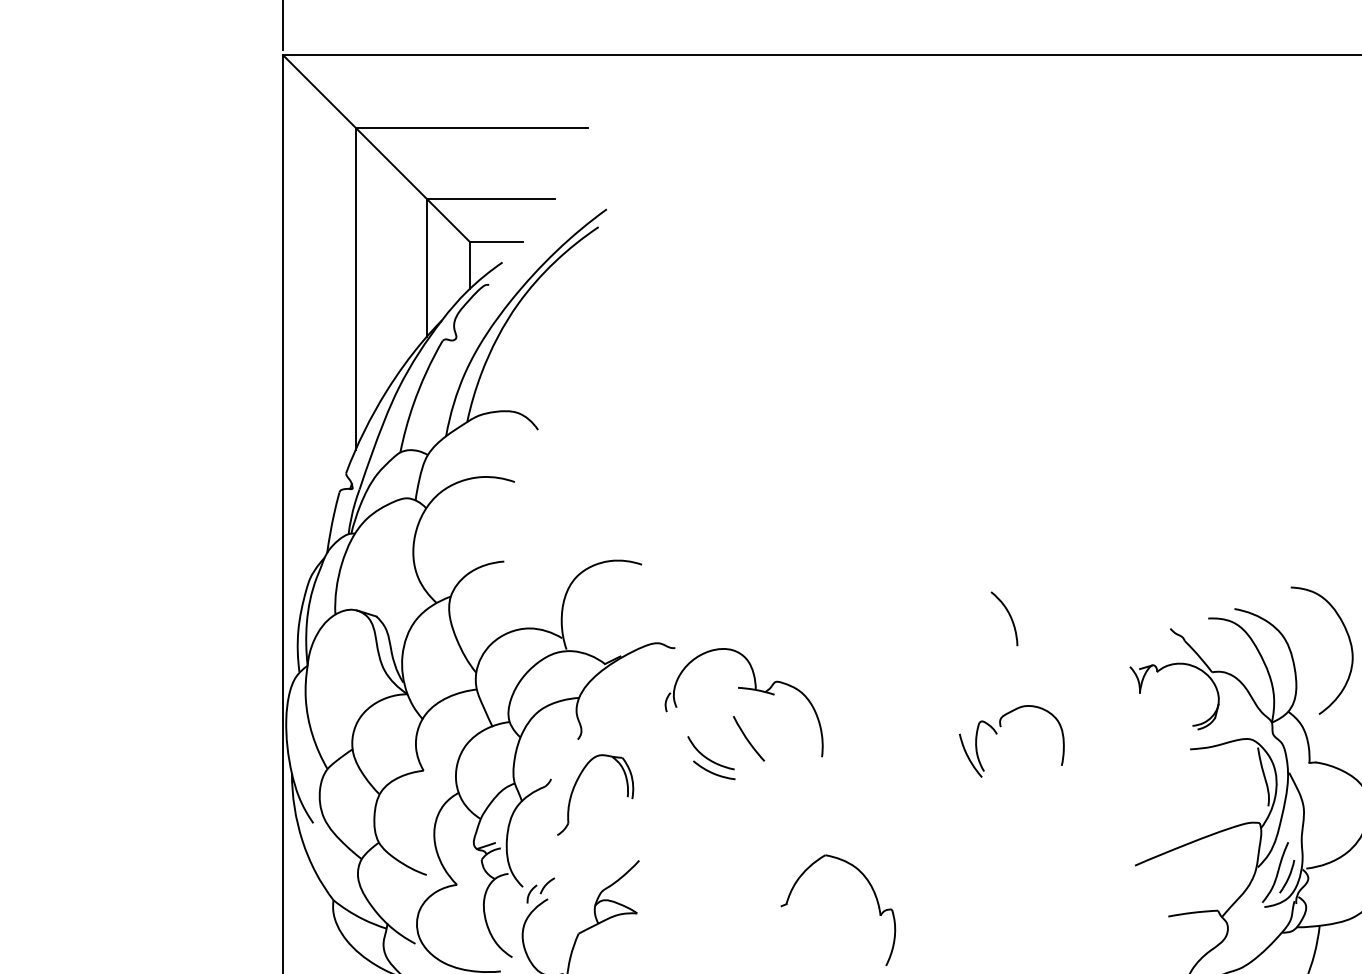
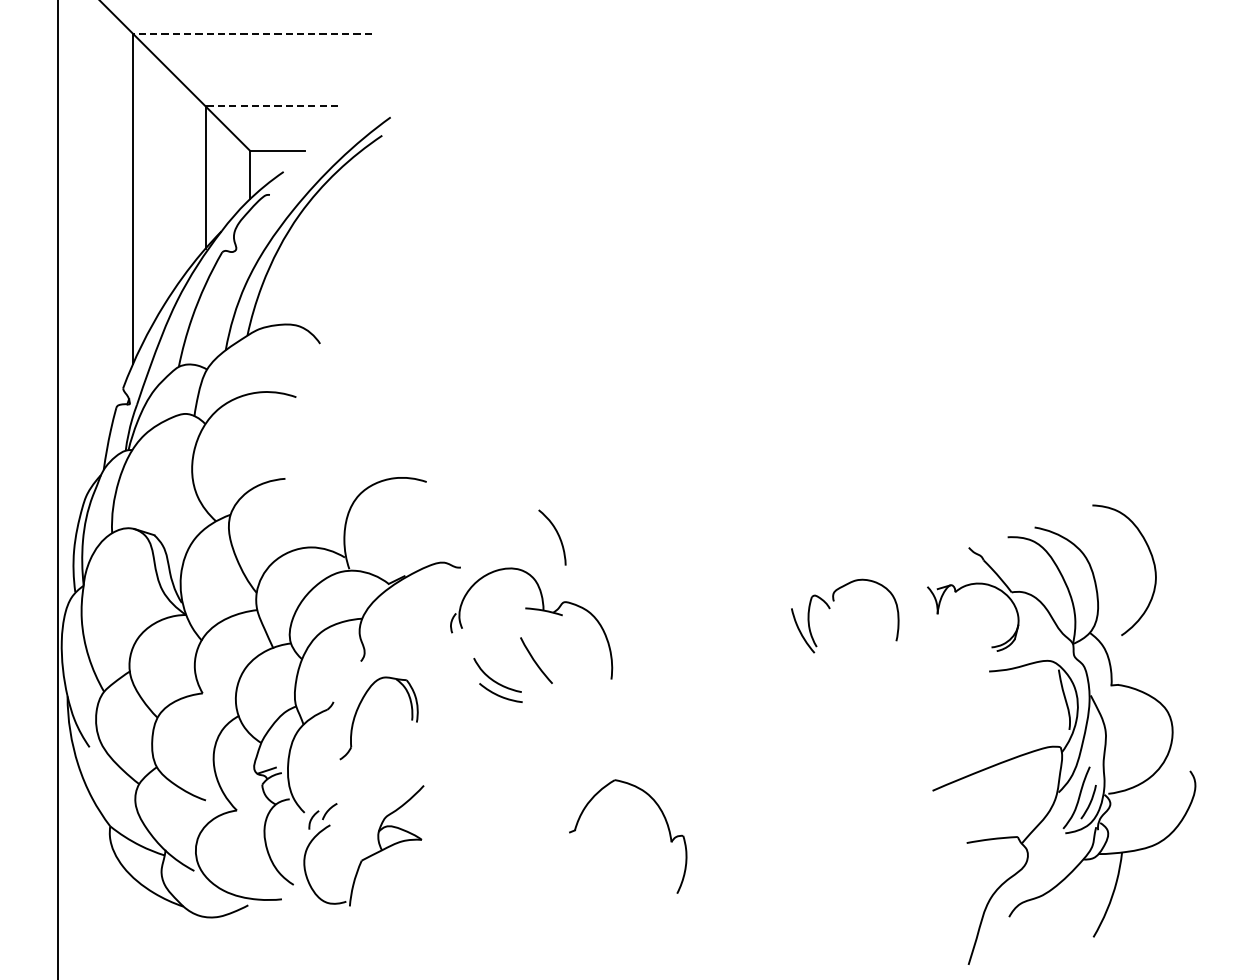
line: (471, 127) -> (251, 33), solid -> dashed
line: (490, 198) -> (271, 106), solid -> dashed
curve: (1009, 616) -> (557, 535), moved
part: (997, 734) -> (830, 609), moved

